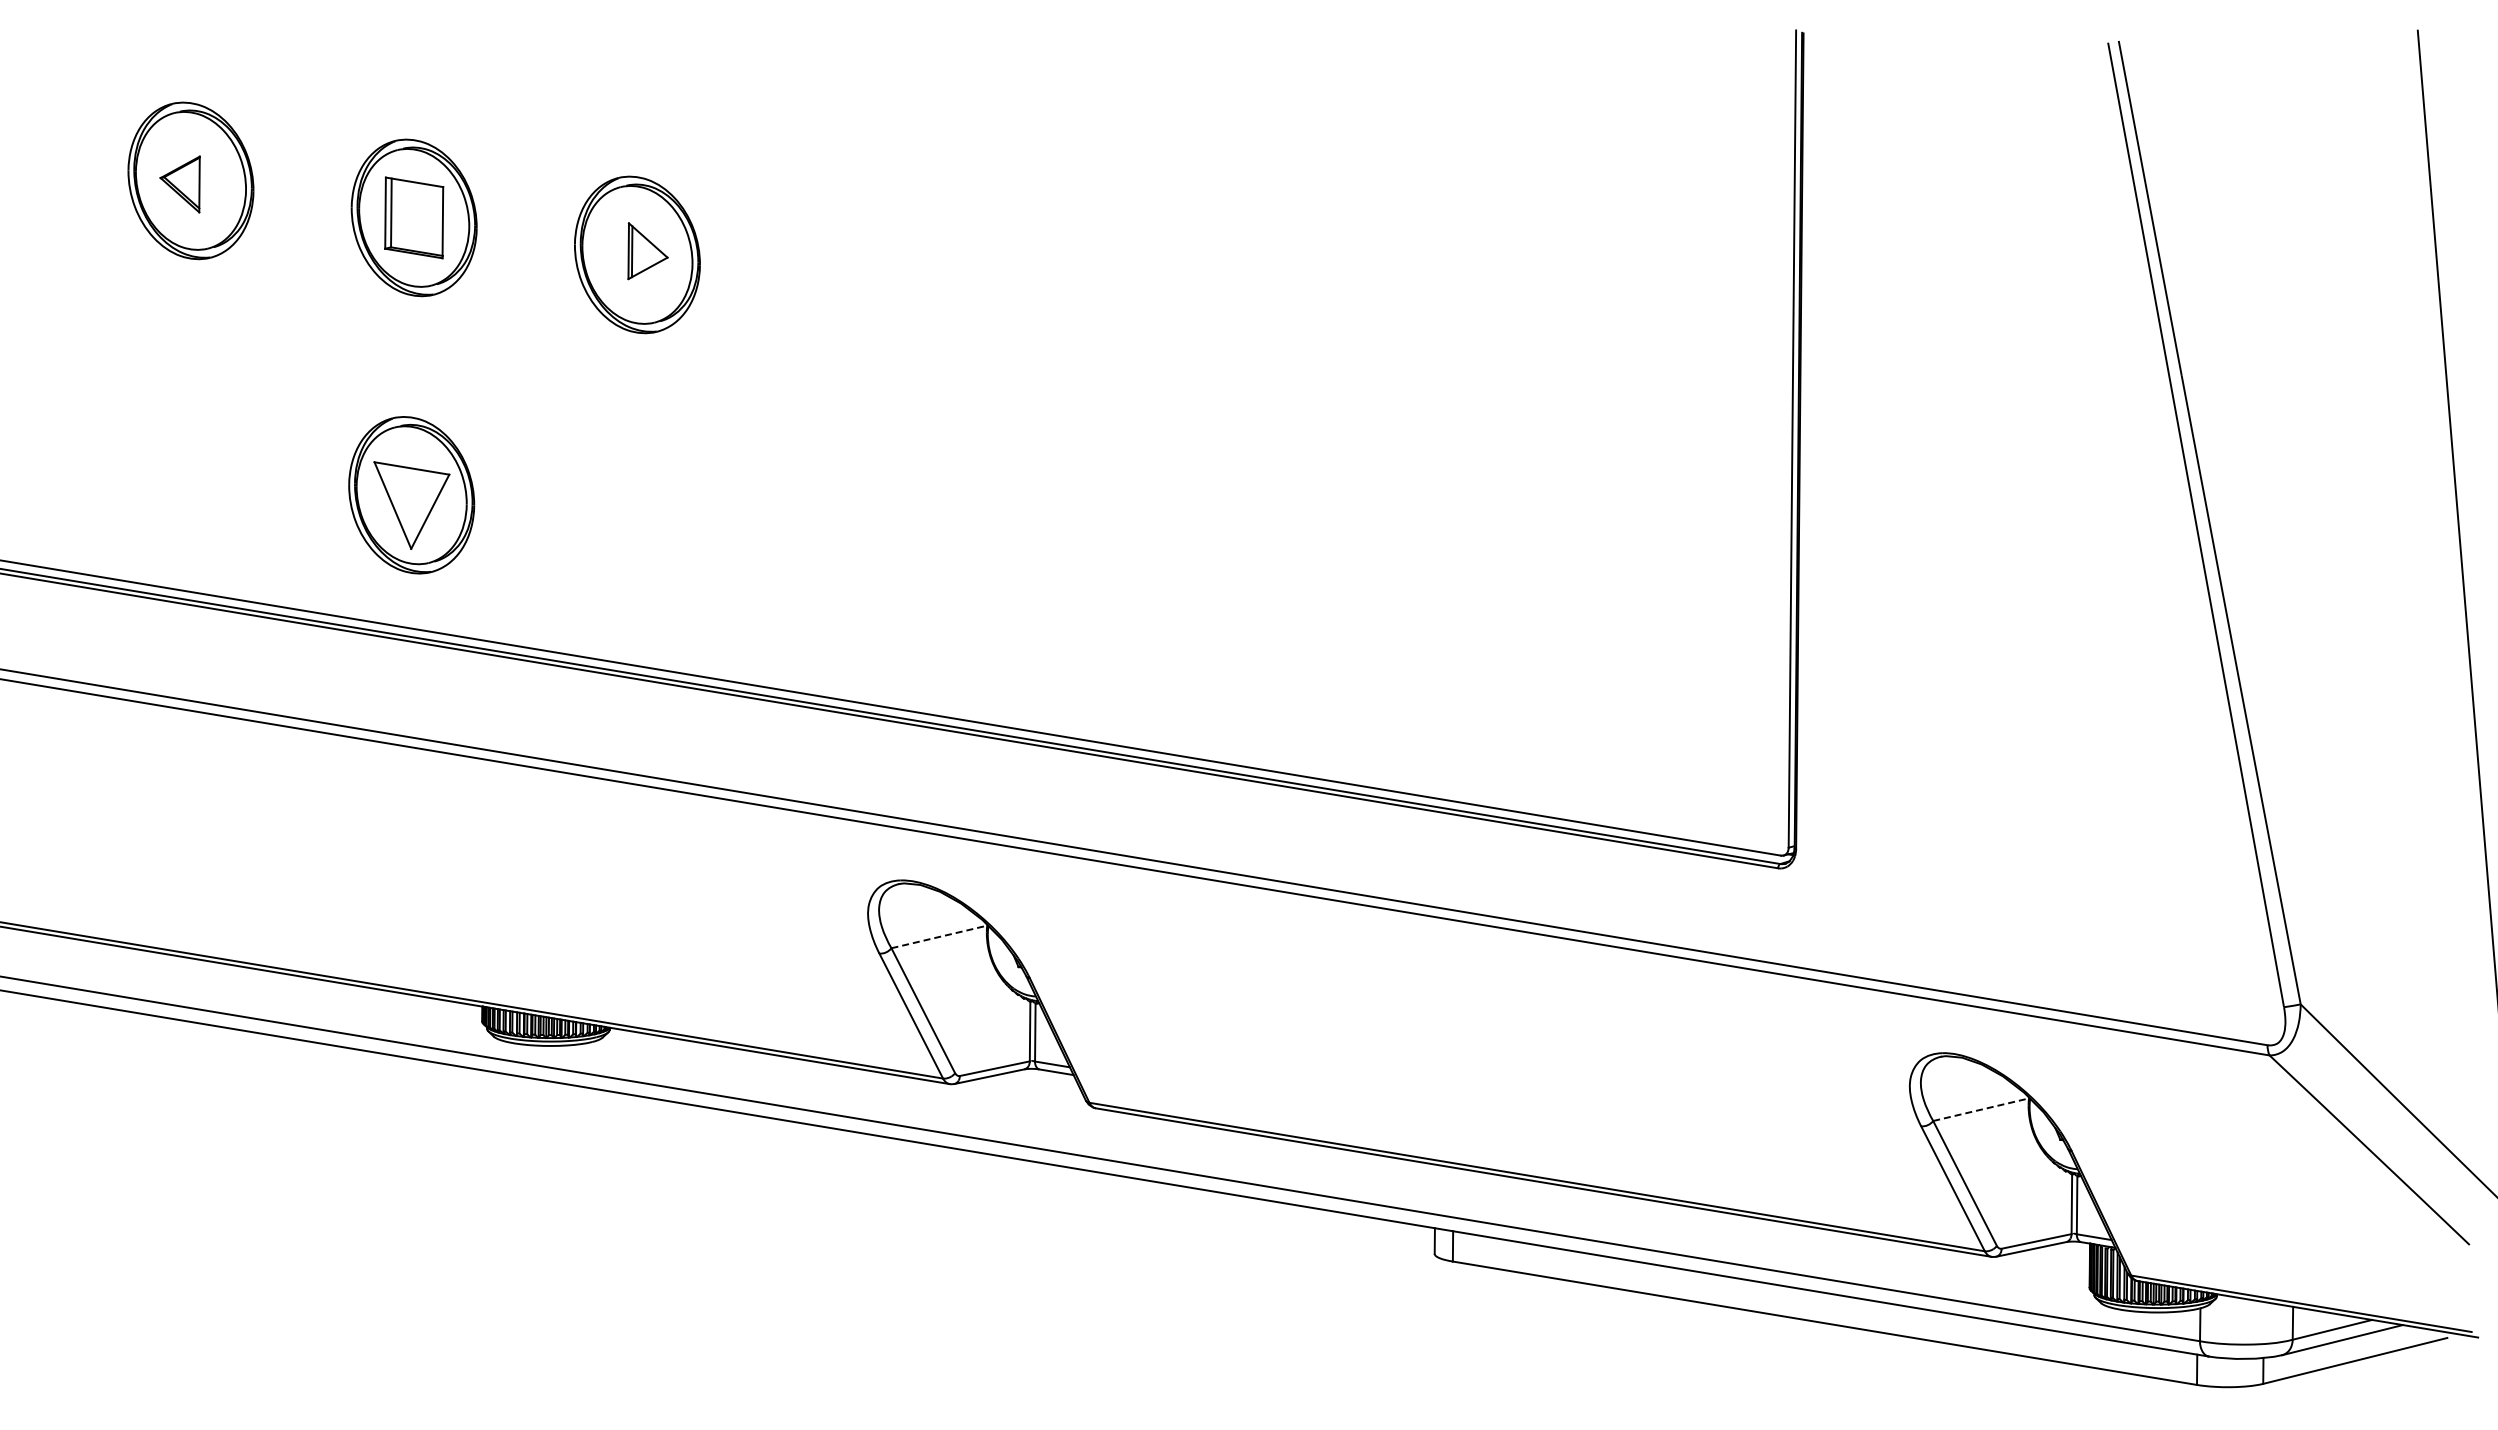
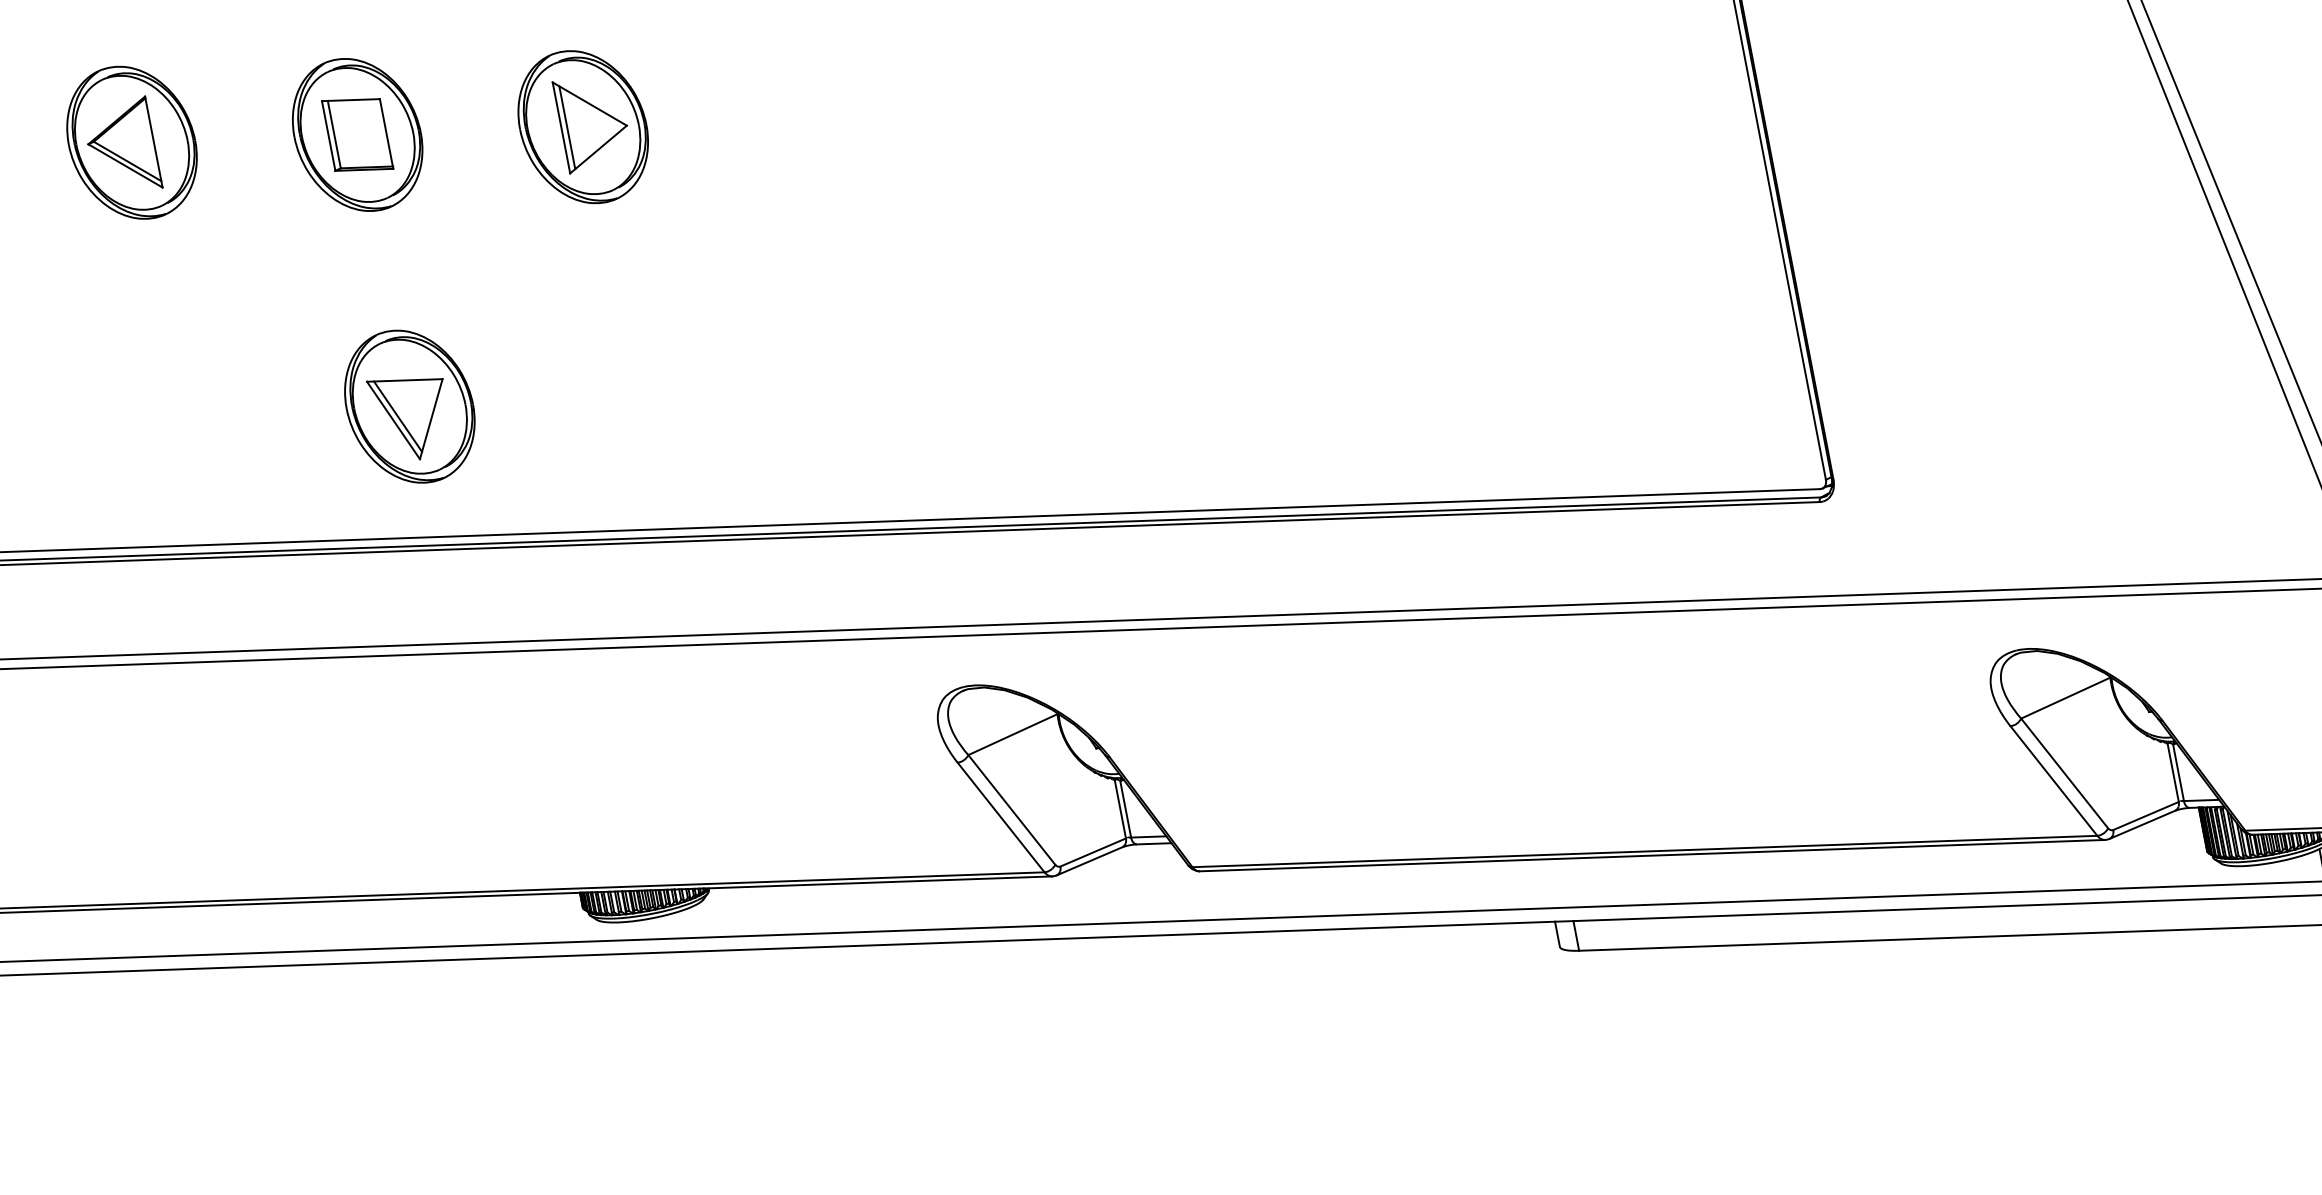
part: (179, 184) -> (121, 148), size x1.67
part: (647, 250) -> (592, 120), size x1.67
line: (397, 502) -> (397, 416), added
line: (939, 936) -> (1013, 734), dashed -> solid
line: (1981, 1109) -> (2066, 697), dashed -> solid

